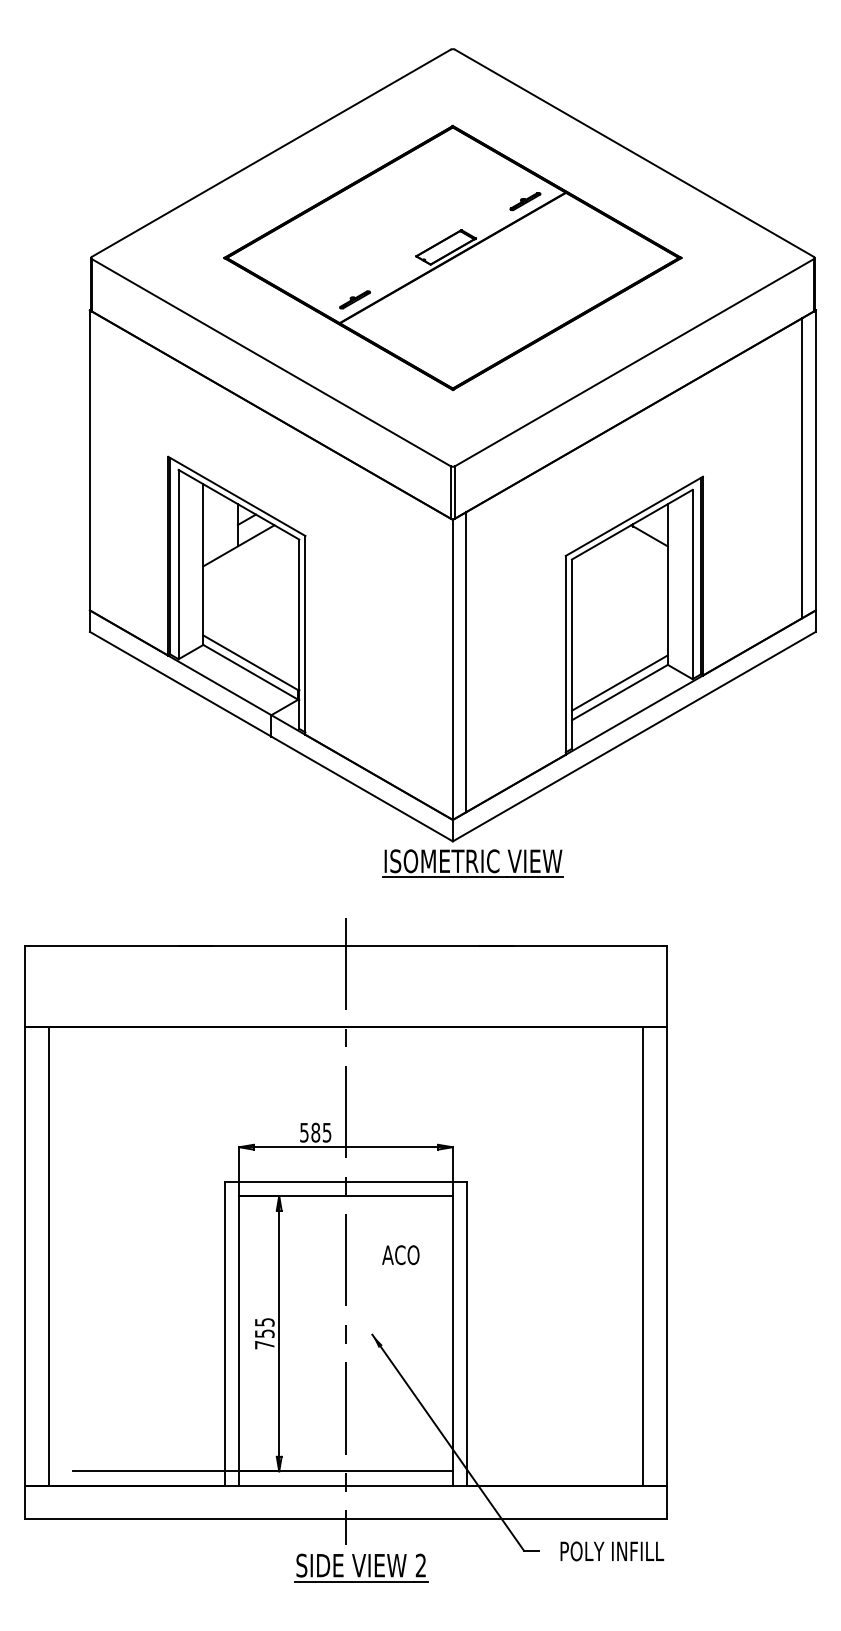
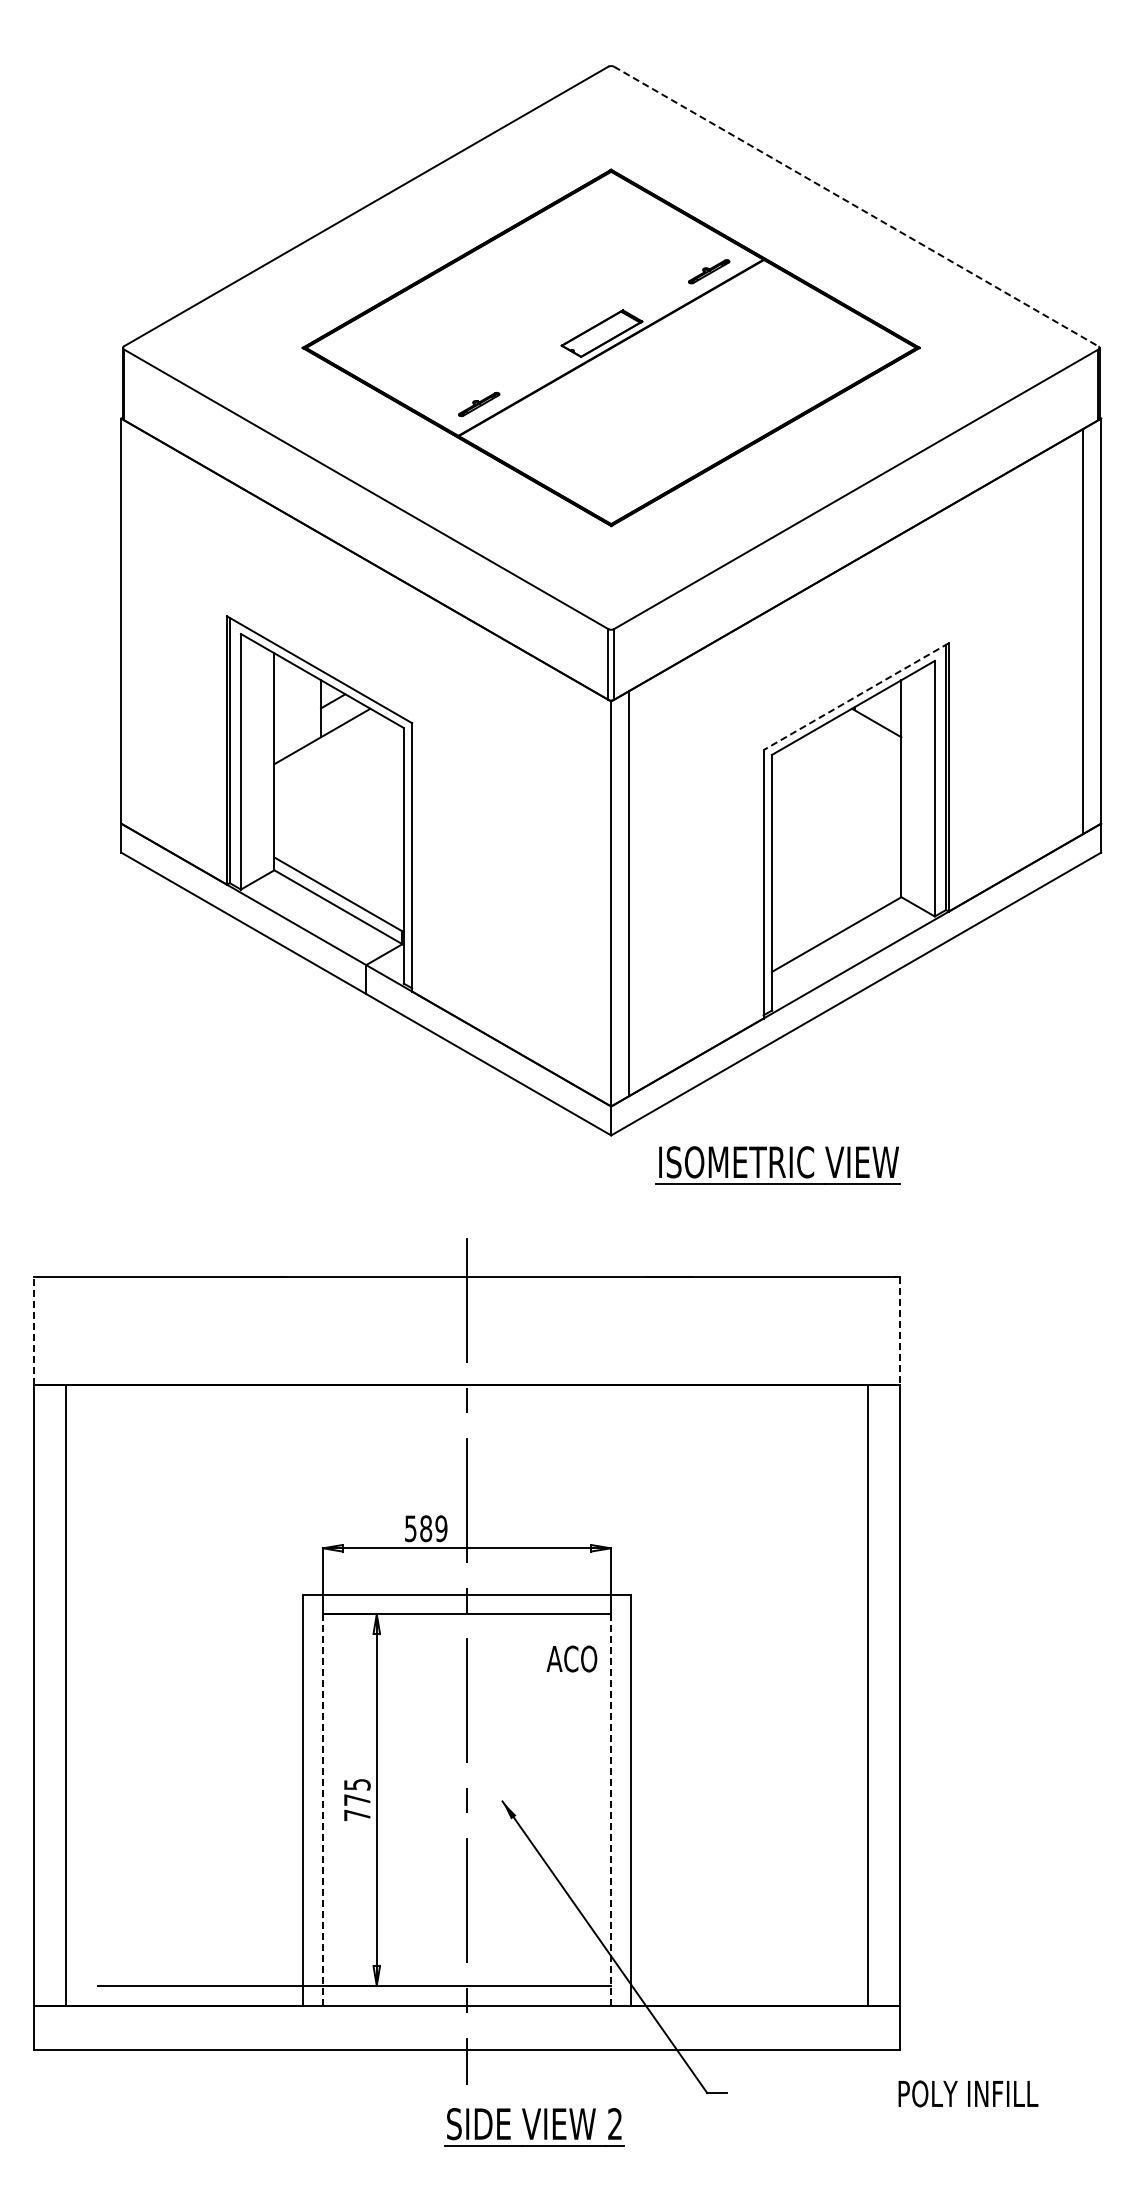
line: (634, 153) -> (856, 206), solid -> dashed
line: (634, 516) -> (856, 696), solid -> dashed
line: (619, 682) -> (836, 921), removed
part: (472, 863) -> (777, 1165), moved
line: (24, 985) -> (33, 1330), solid -> dashed
line: (666, 986) -> (899, 1331), solid -> dashed
text: (327, 1132) -> (441, 1528), 585 -> 589
text: (400, 1254) -> (571, 1658), moved
text: (264, 1333) -> (357, 1799), 755 -> 775
line: (239, 1340) -> (322, 1809), solid -> dashed
line: (452, 1340) -> (610, 1809), solid -> dashed
text: (612, 1551) -> (968, 2093), moved
part: (361, 1568) -> (534, 2127), moved

